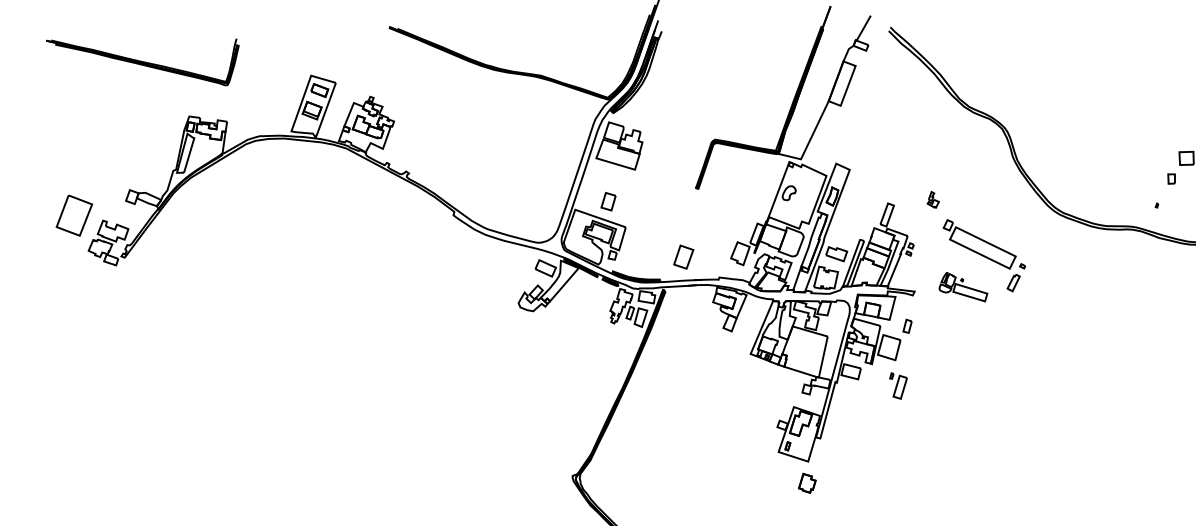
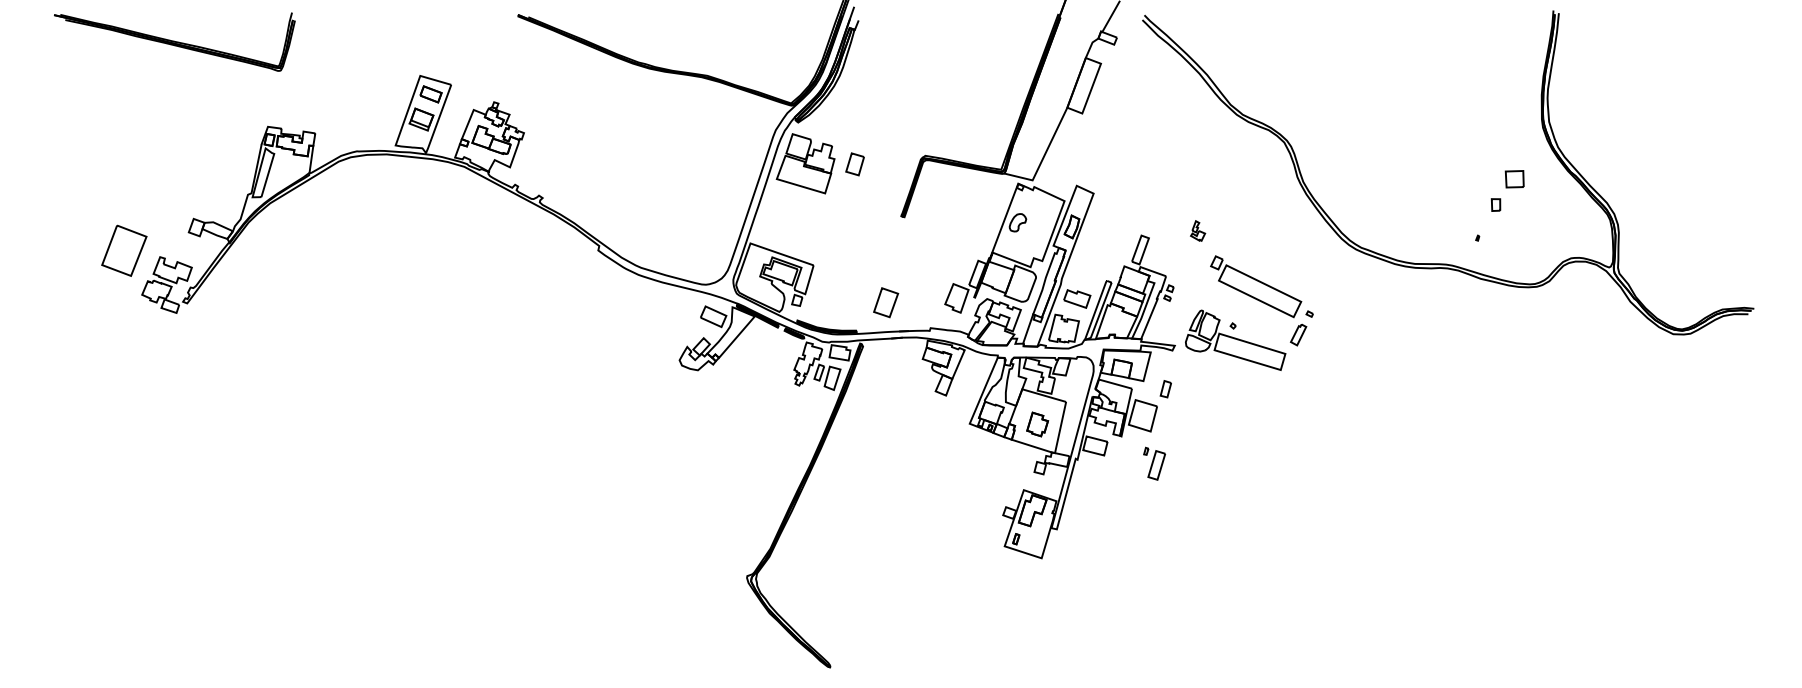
part: (142, 61) -> (174, 41), moved
part: (608, 201) -> (854, 164), moved
part: (963, 286) -> (1235, 339), size x1.67
part: (807, 483) -> (1037, 424), moved

